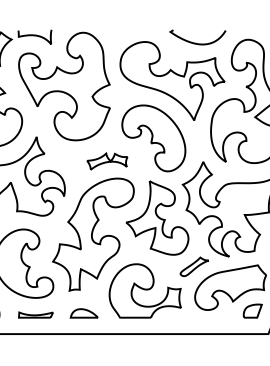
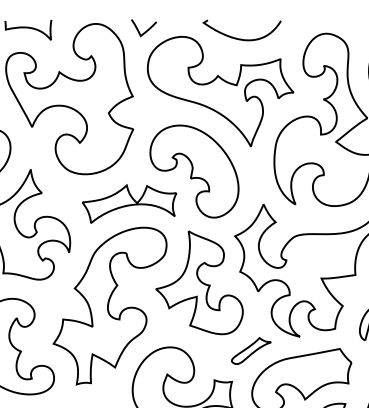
curve: (119, 36) -> (146, 29), added
curve: (195, 42) -> (238, 37), moved
part: (107, 161) -> (129, 203), size x1.67

